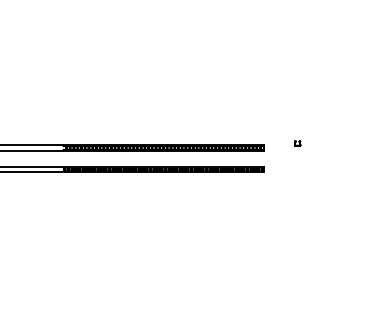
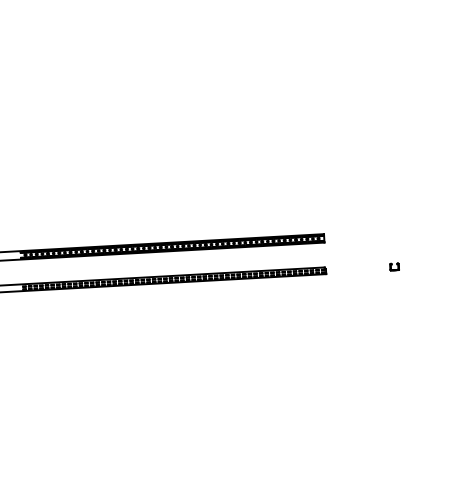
part: (297, 143) -> (394, 266), moved

